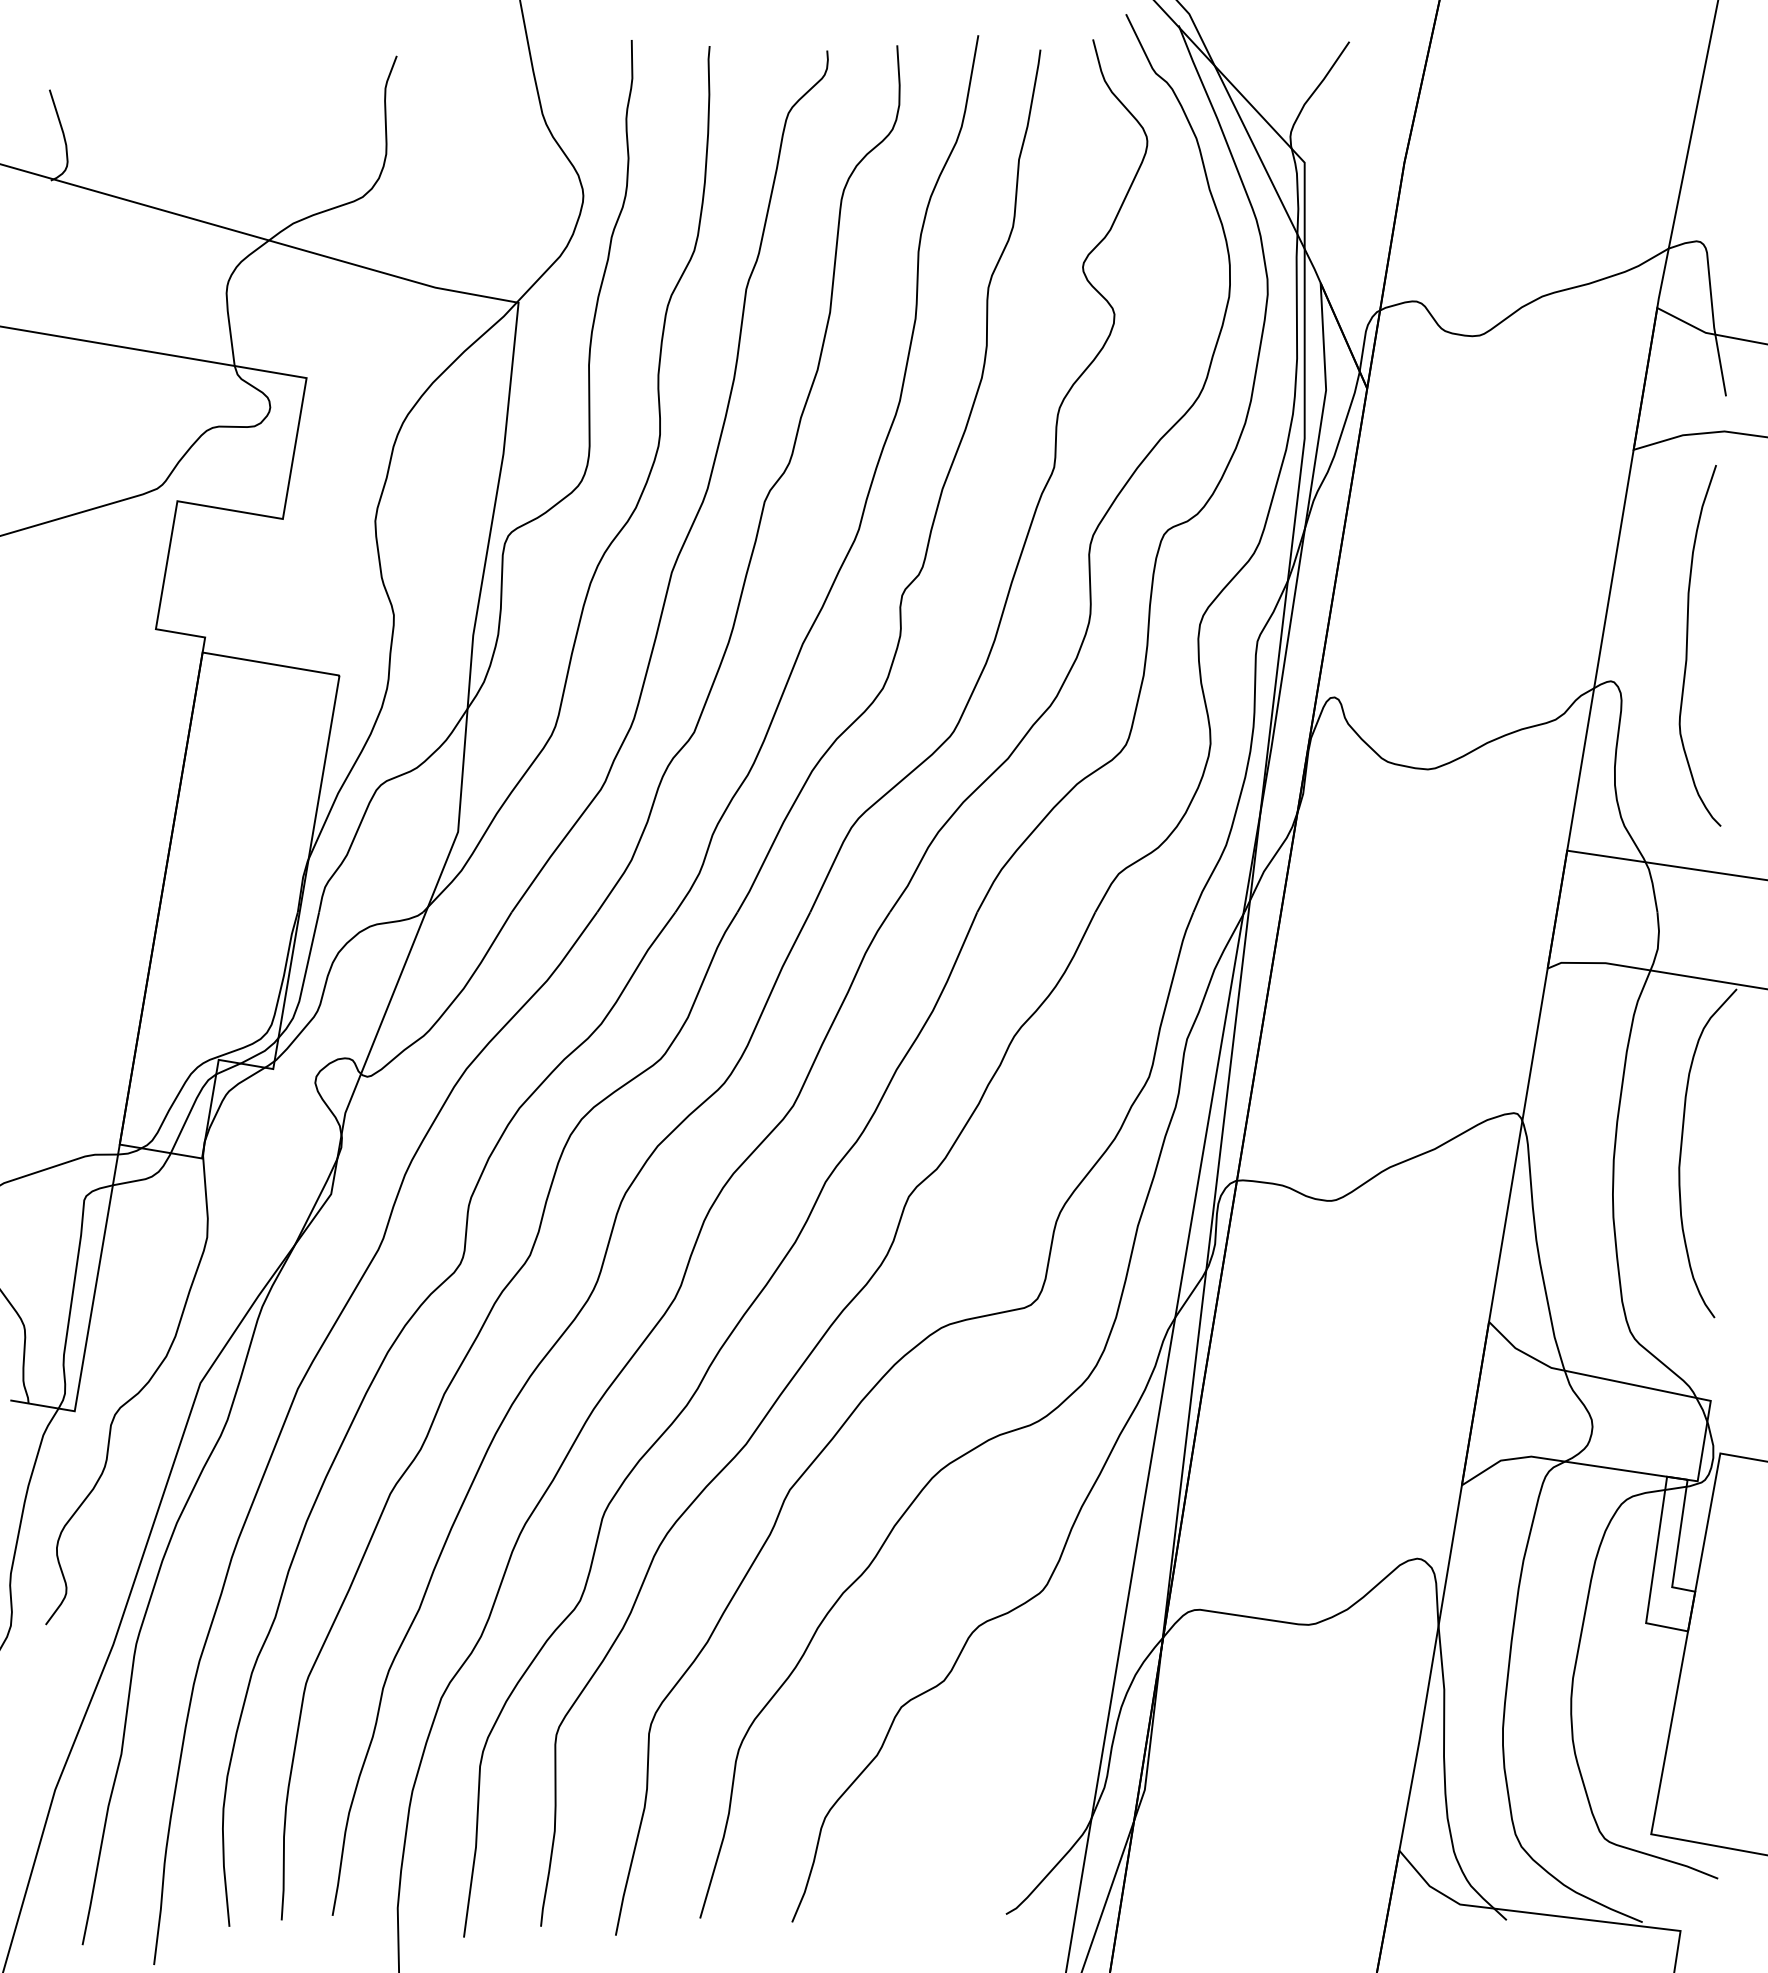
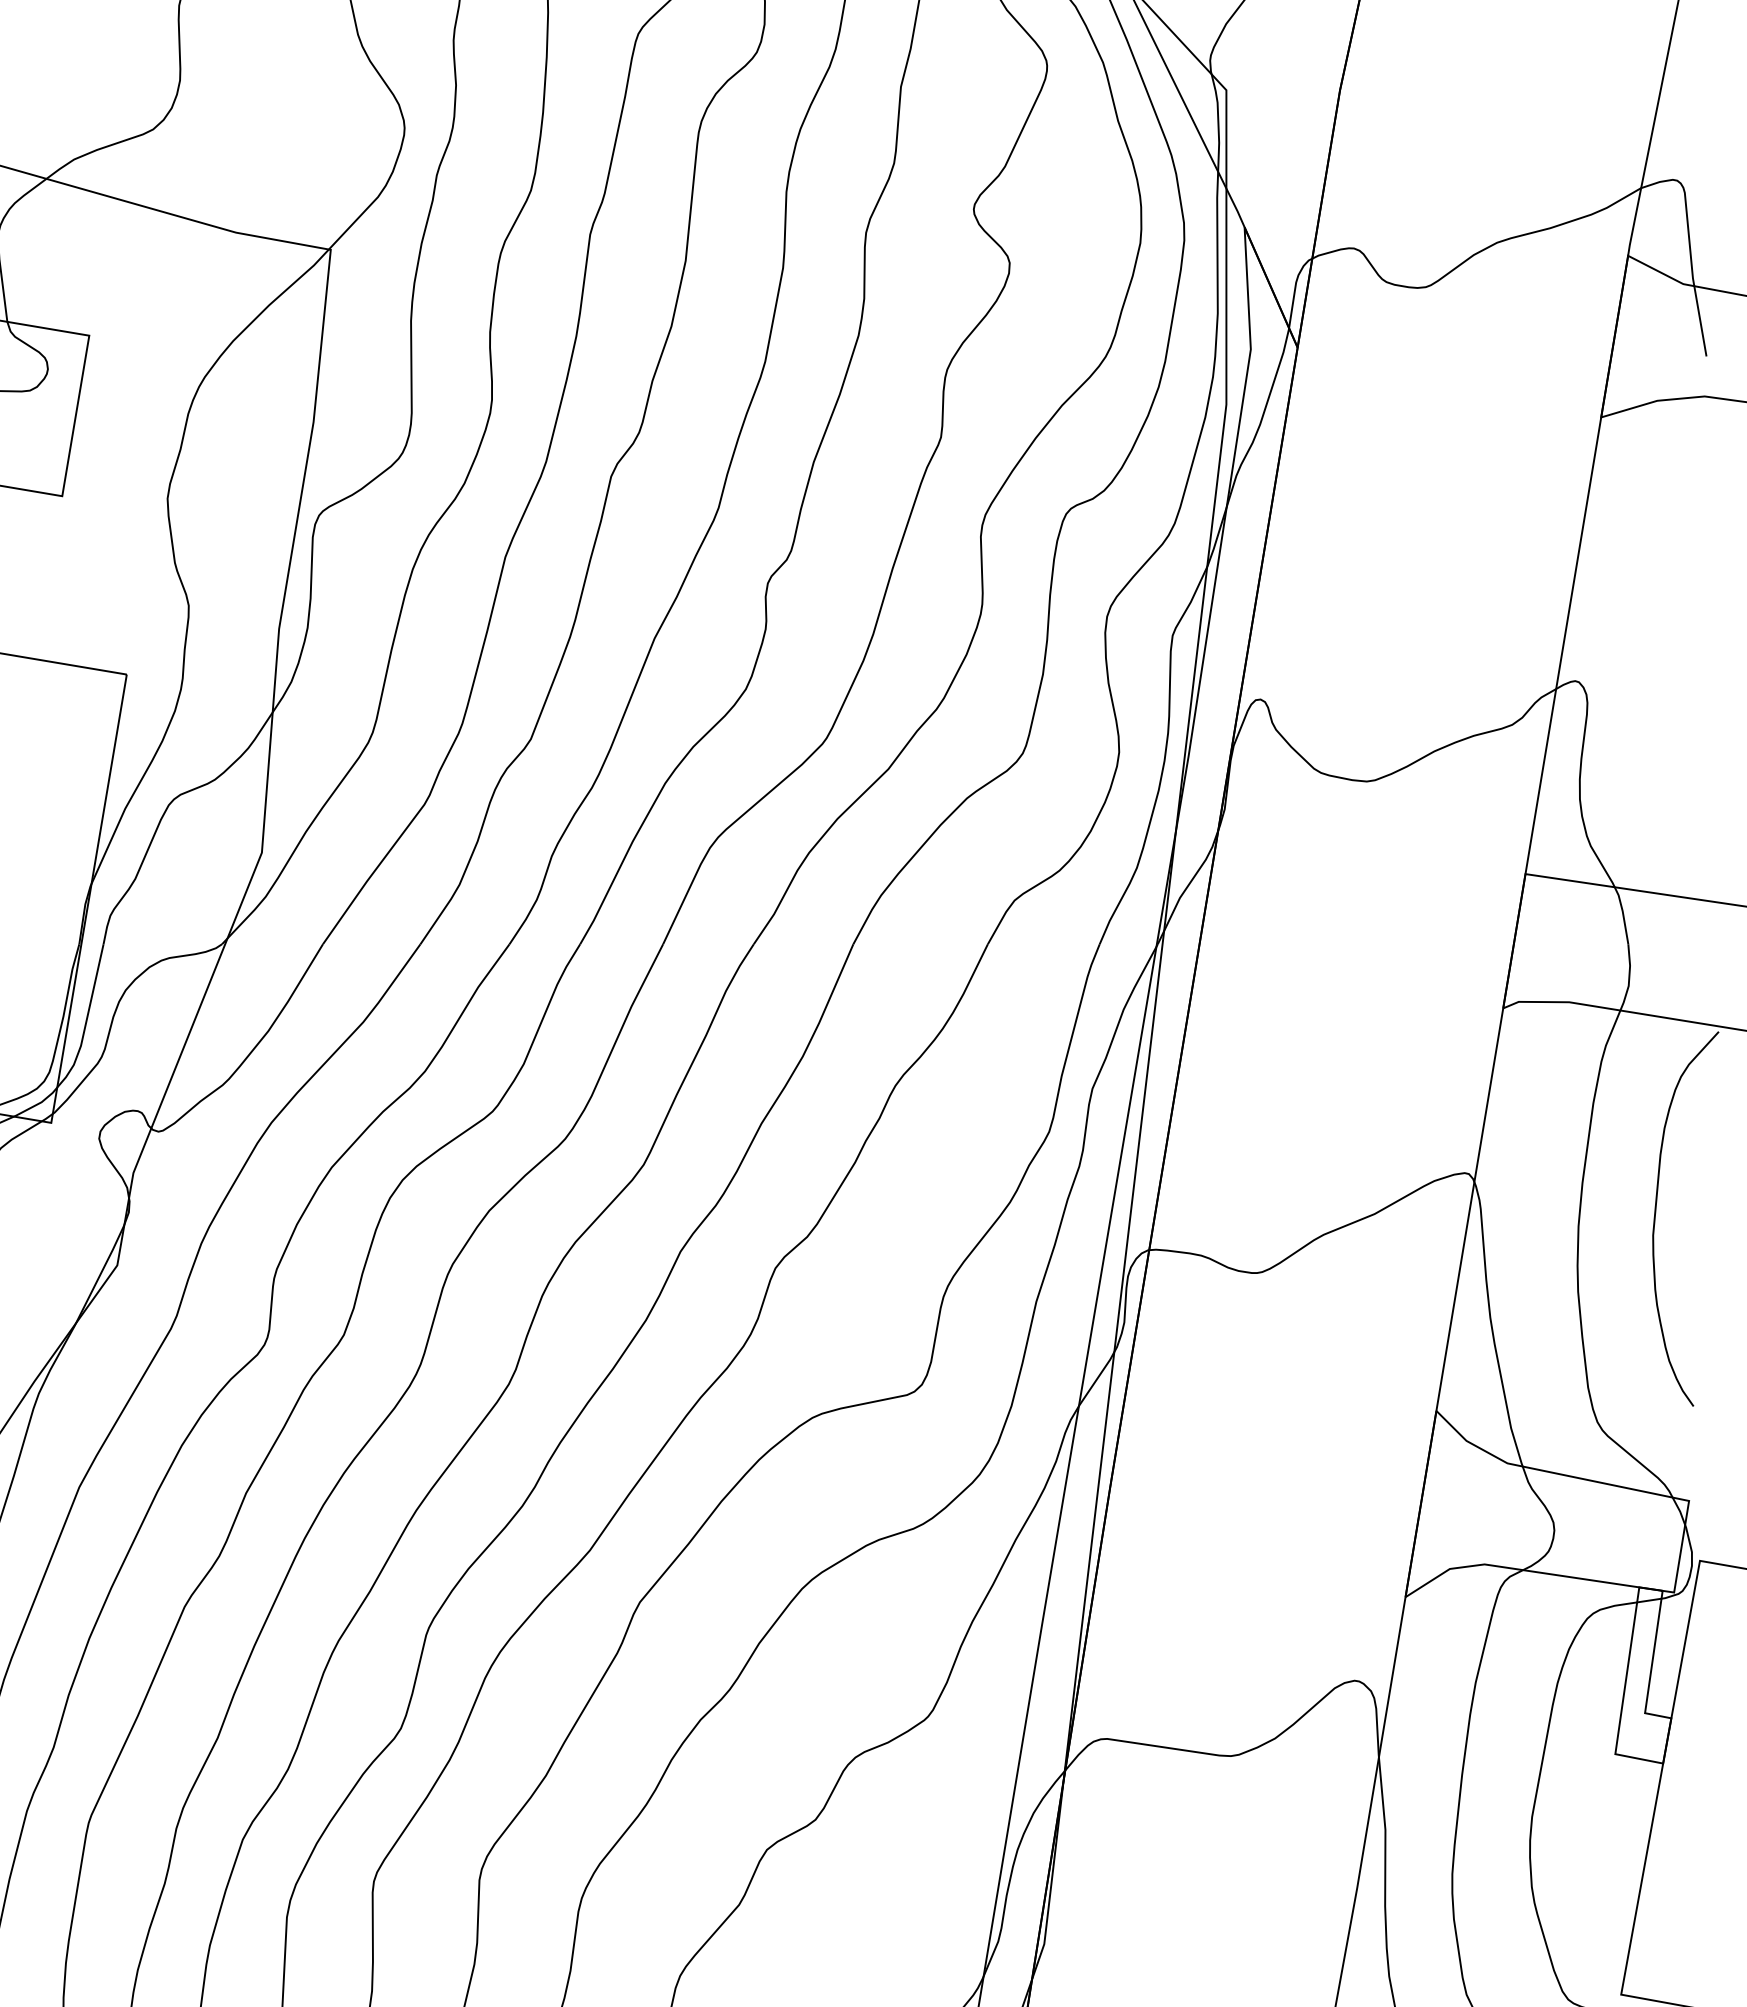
curve: (1687, 645) -> (1662, 640), removed

